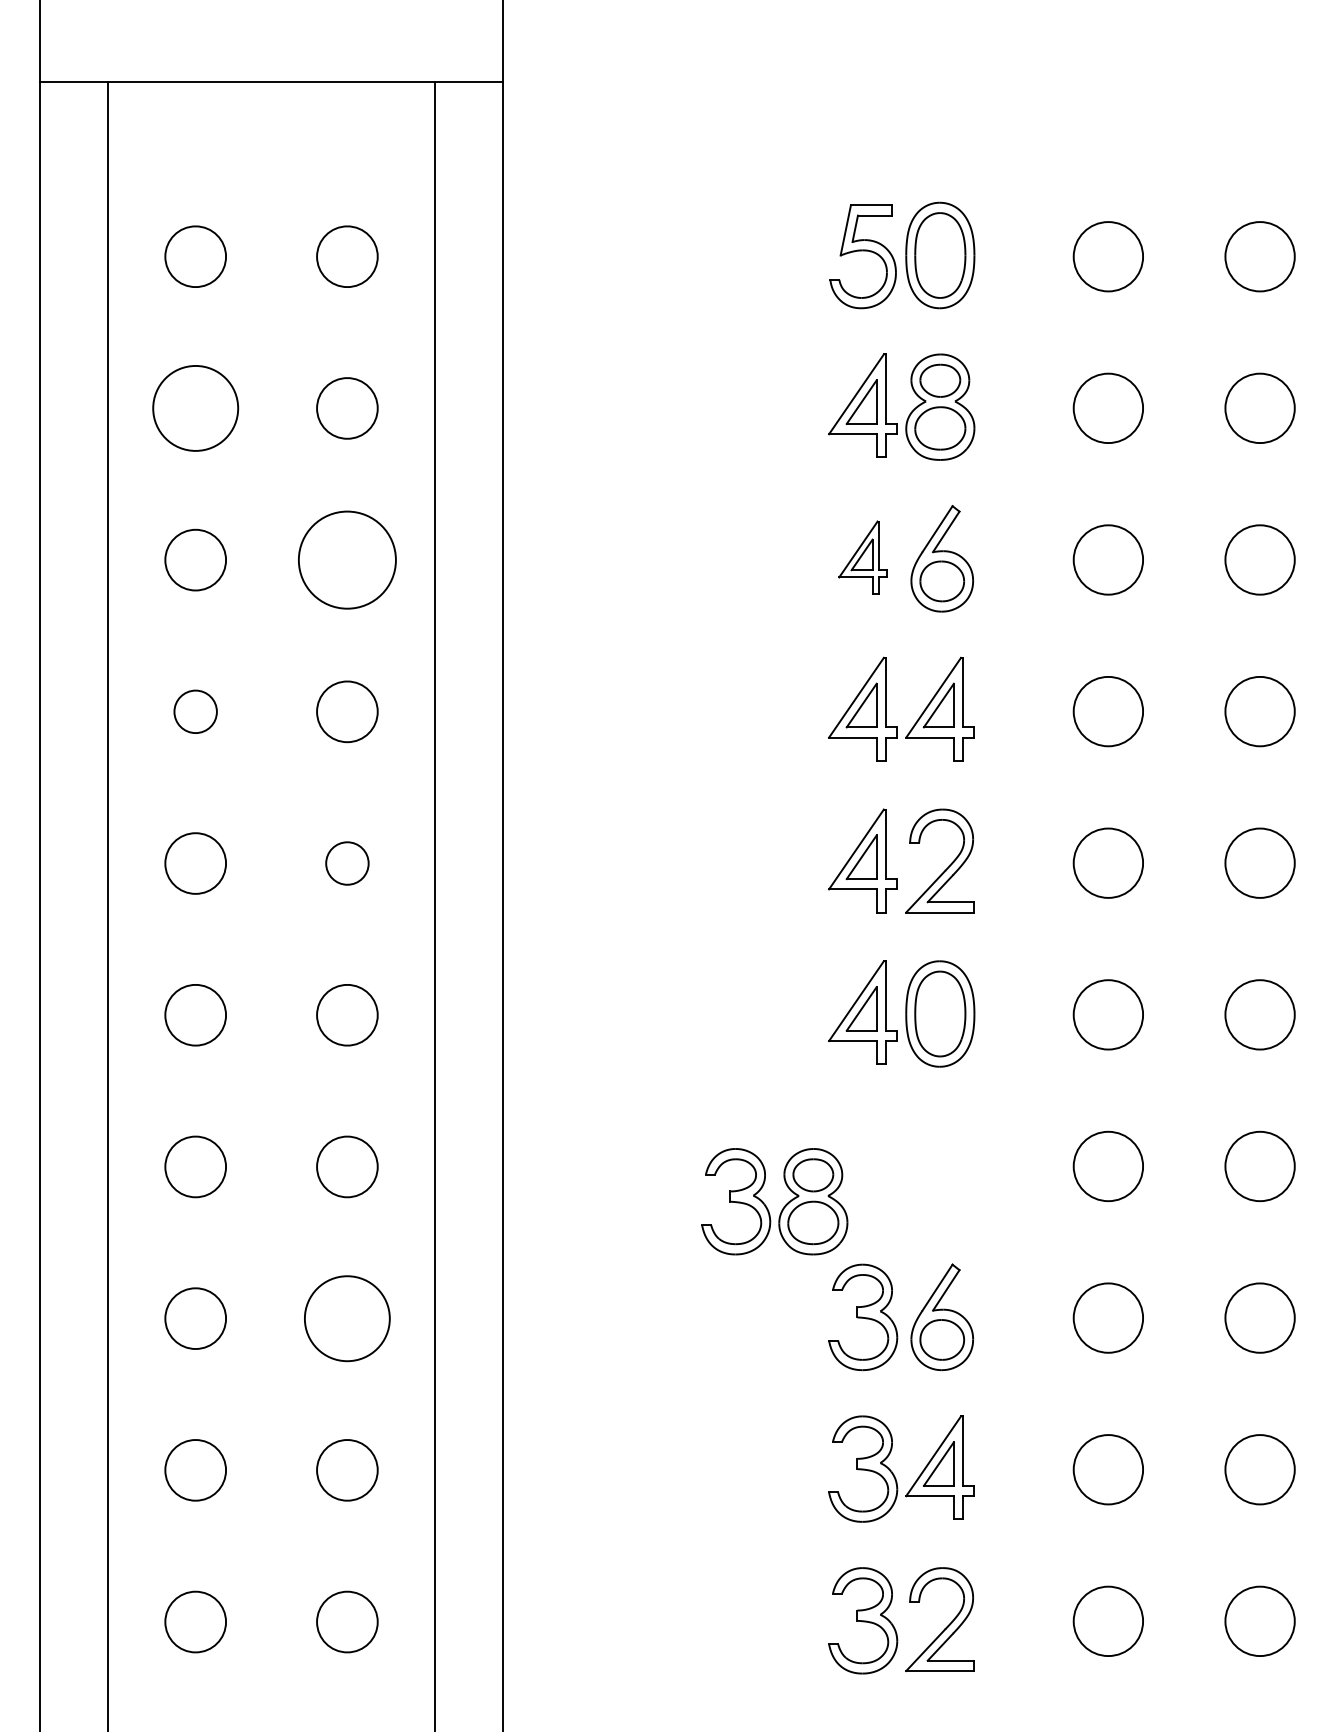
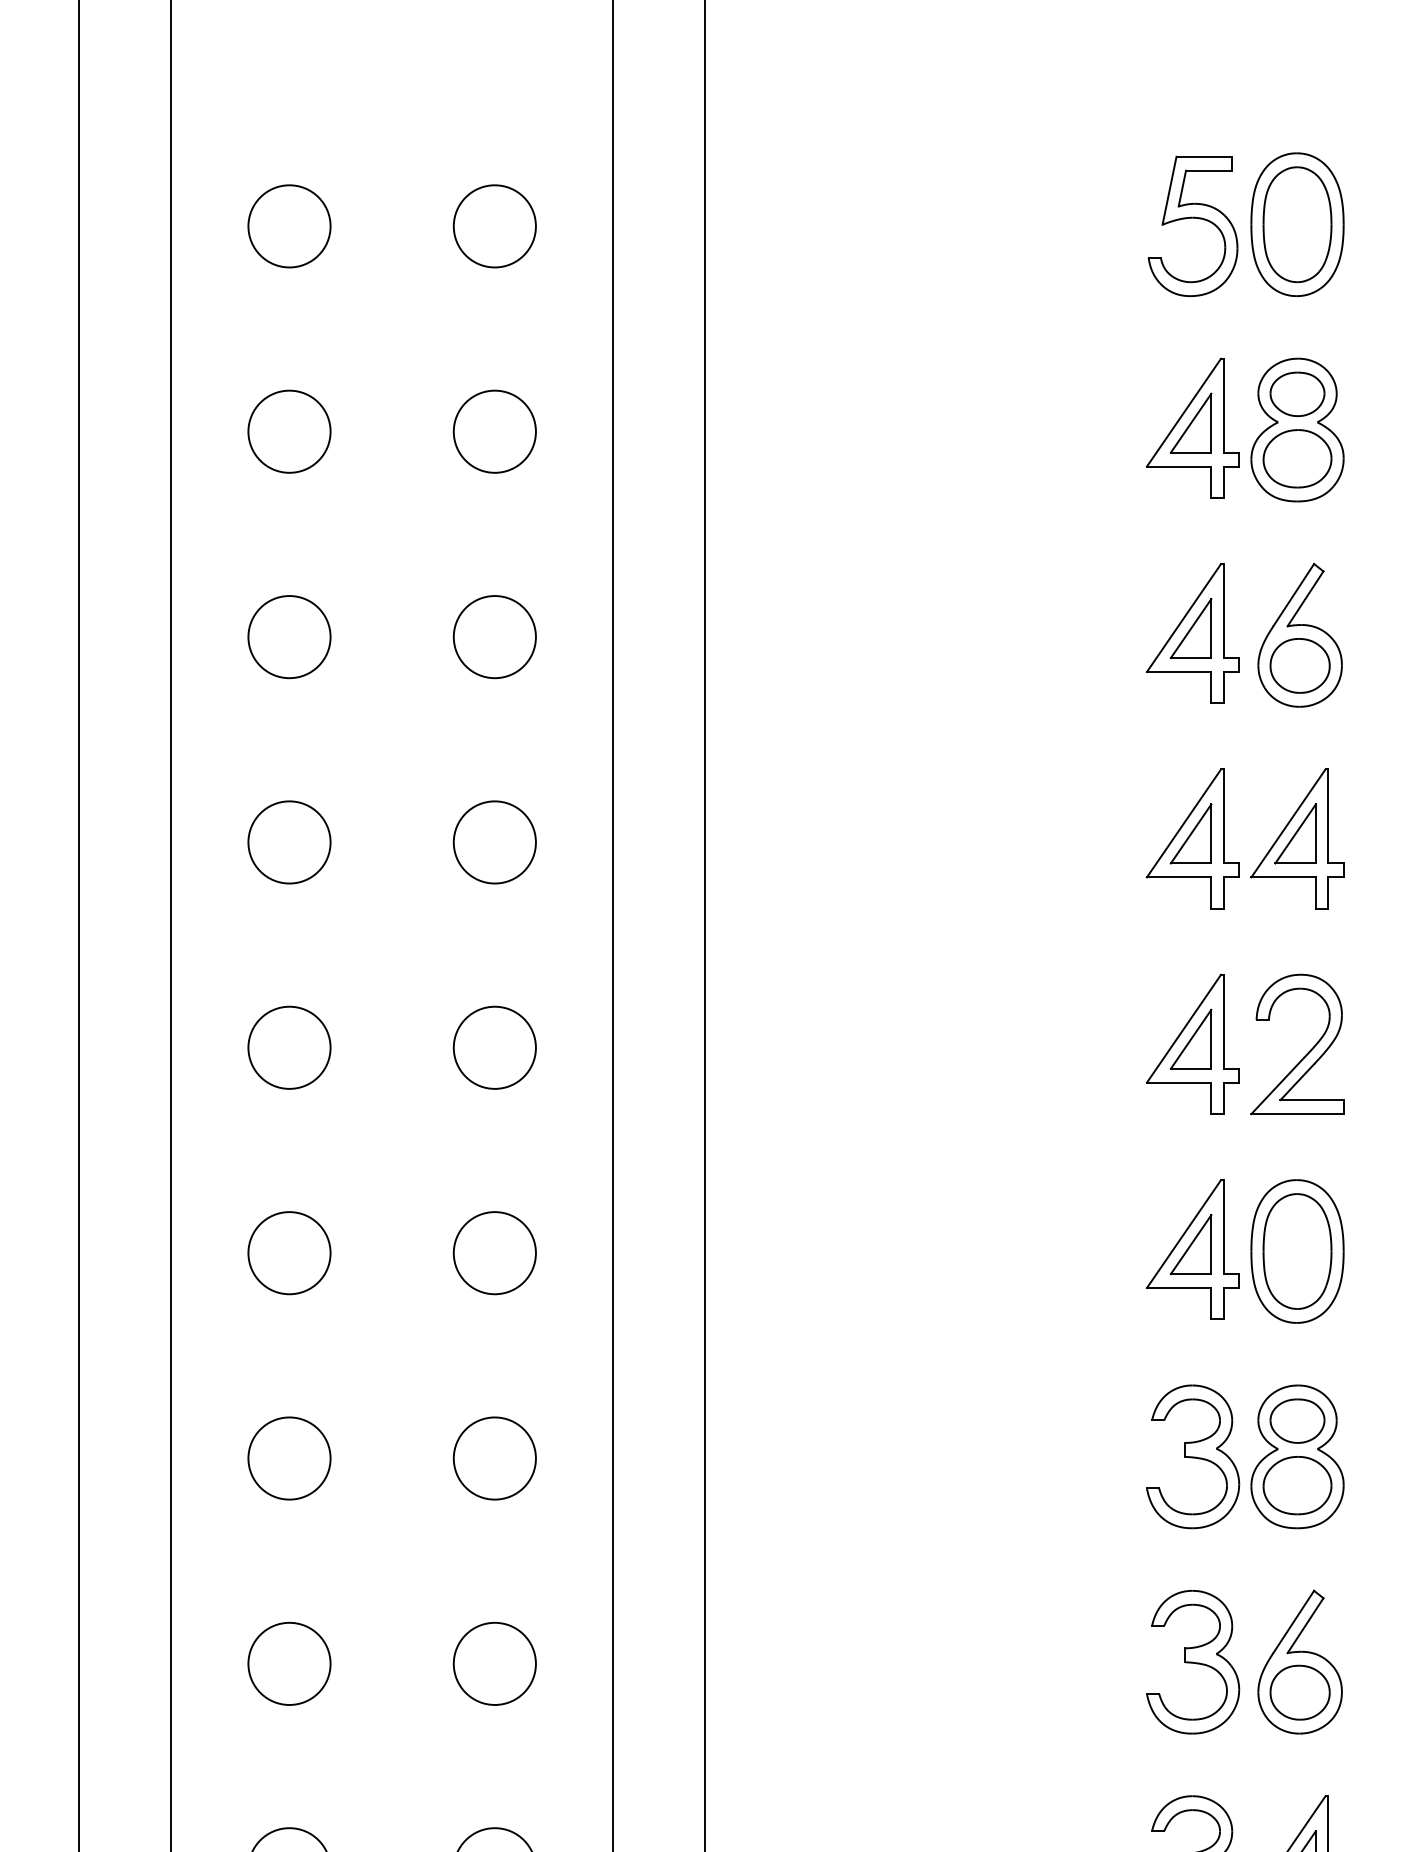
circle: (195, 408) -> (289, 431), size x0.71
part: (862, 557) -> (1192, 633), size x1.43
circle: (347, 559) -> (495, 636), size x0.62
circle: (195, 711) -> (289, 841), size x1.43
circle: (347, 863) -> (495, 1047), size x1.43
part: (766, 1205) -> (1234, 1461), moved
circle: (347, 1318) -> (495, 1663), size x0.71

